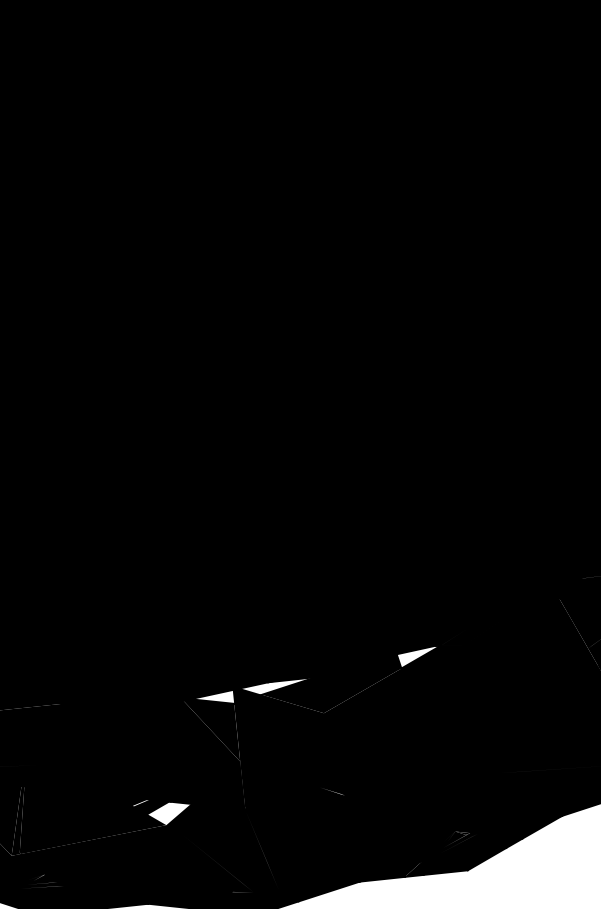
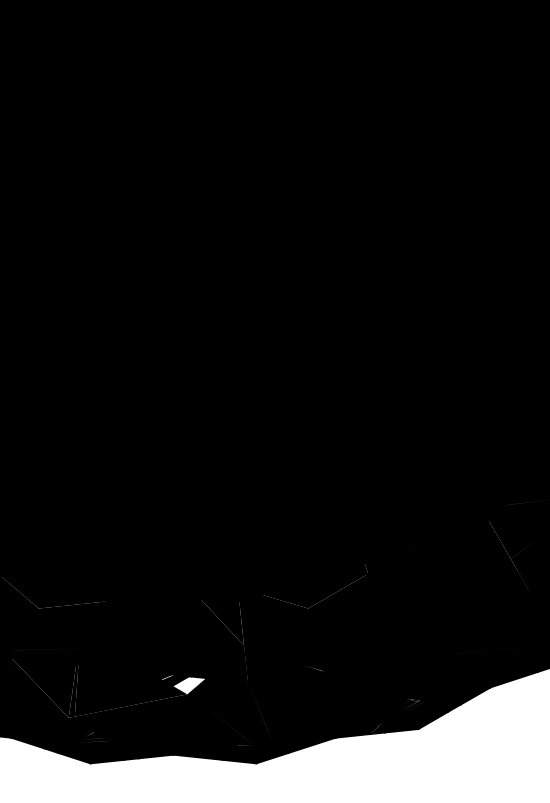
fill: (418, 655) -> (380, 564), added
fill: (255, 687) -> (255, 588), added

